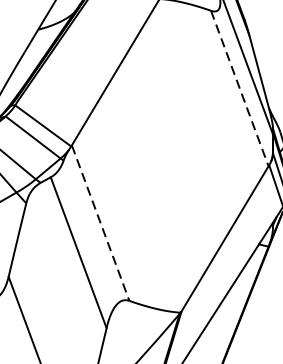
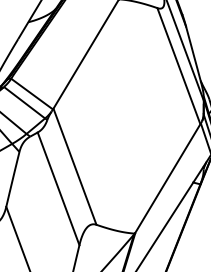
line: (239, 88) -> (178, 66), dashed -> solid
line: (99, 222) -> (74, 166), dashed -> solid

